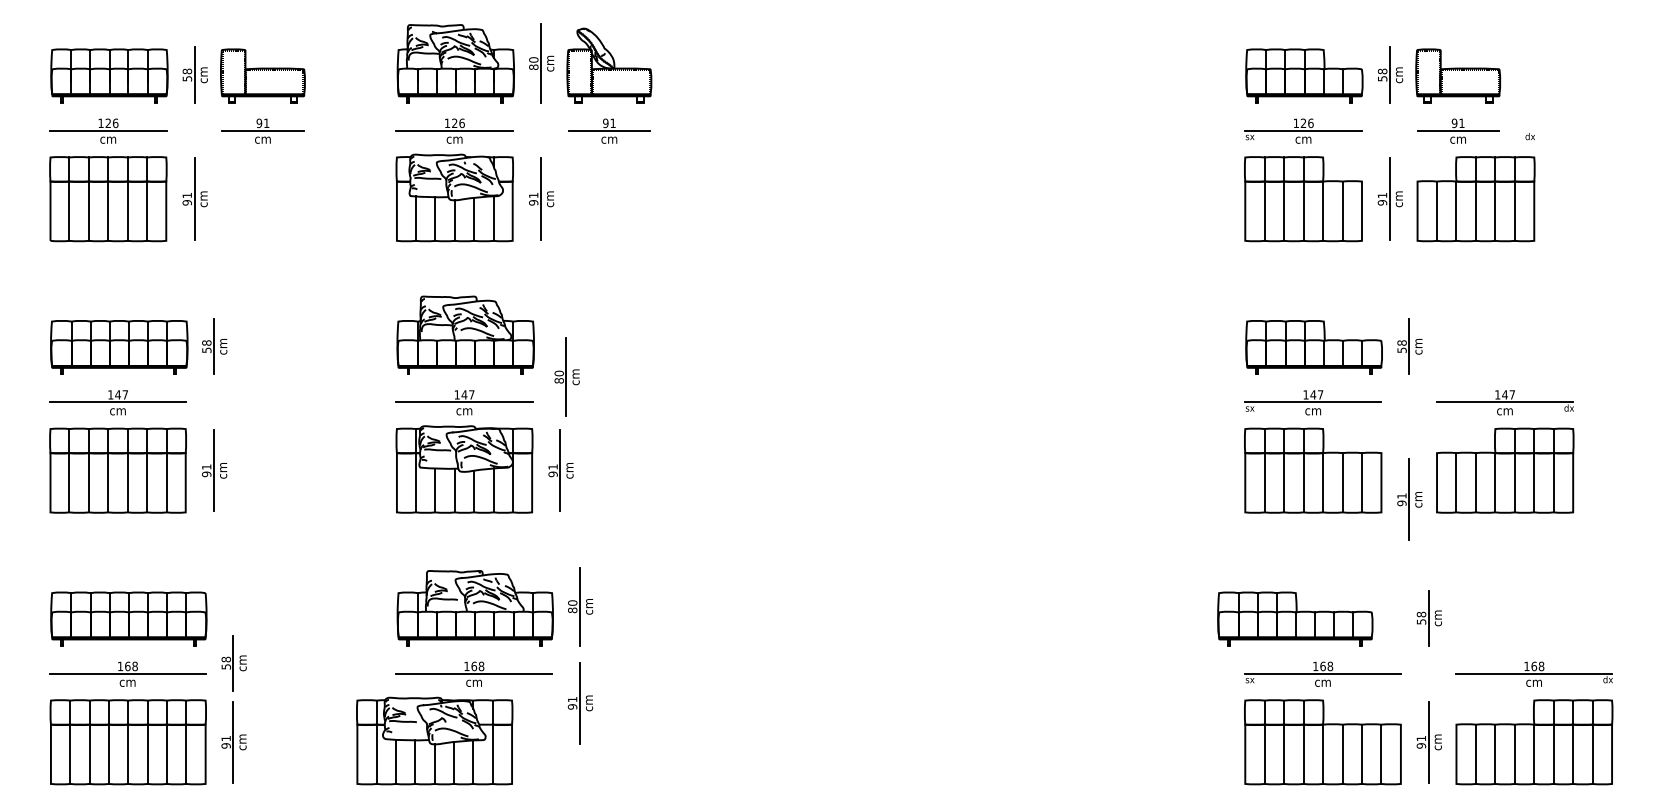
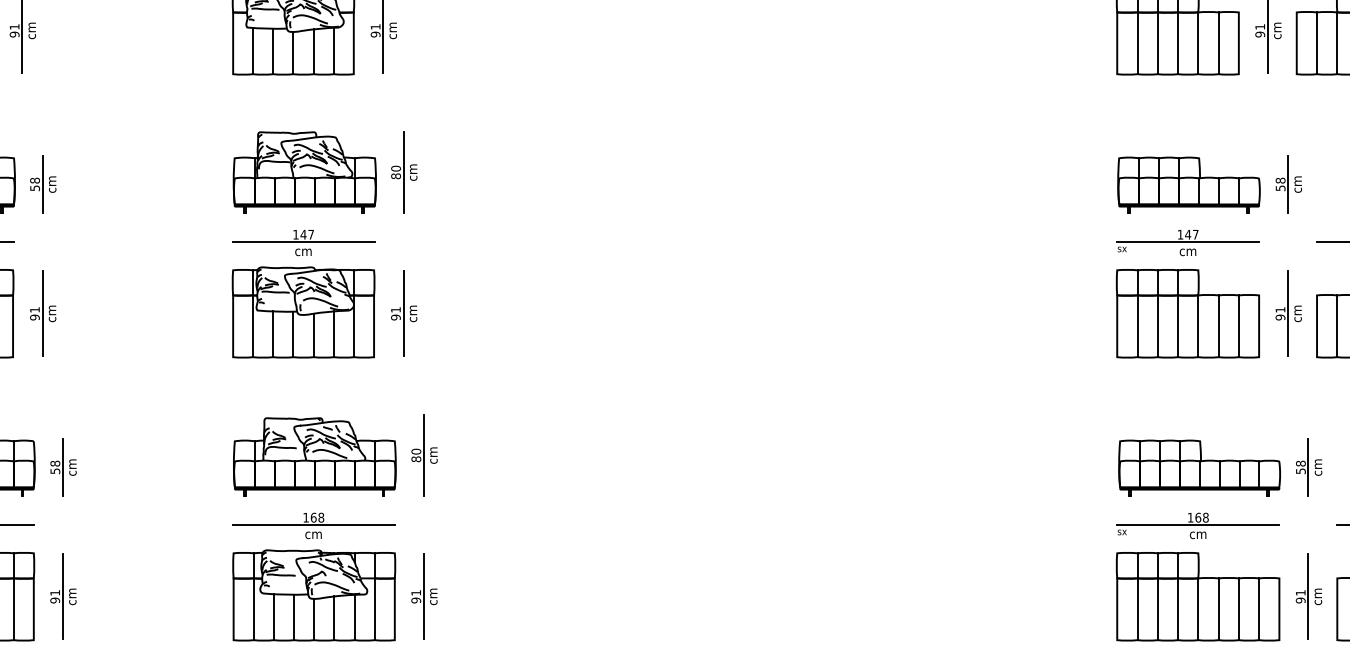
part: (566, 376) -> (403, 171), moved
part: (1409, 499) -> (1288, 313), moved
part: (1295, 618) -> (1199, 467), moved
part: (233, 663) -> (62, 467), moved
part: (580, 703) -> (424, 596), moved
part: (434, 740) -> (313, 594), moved

